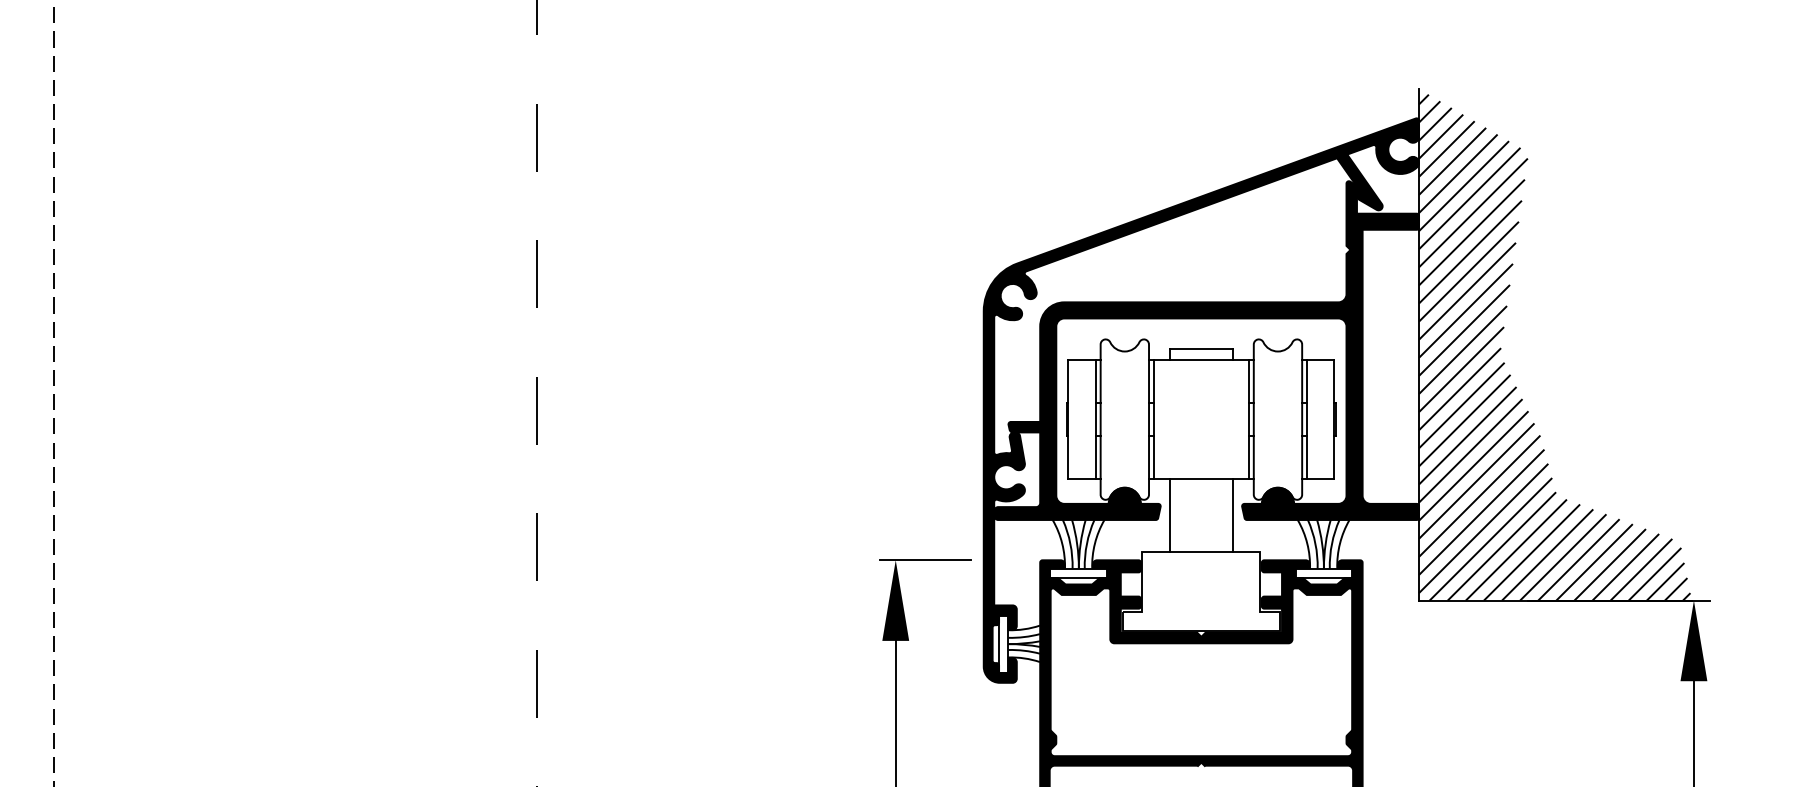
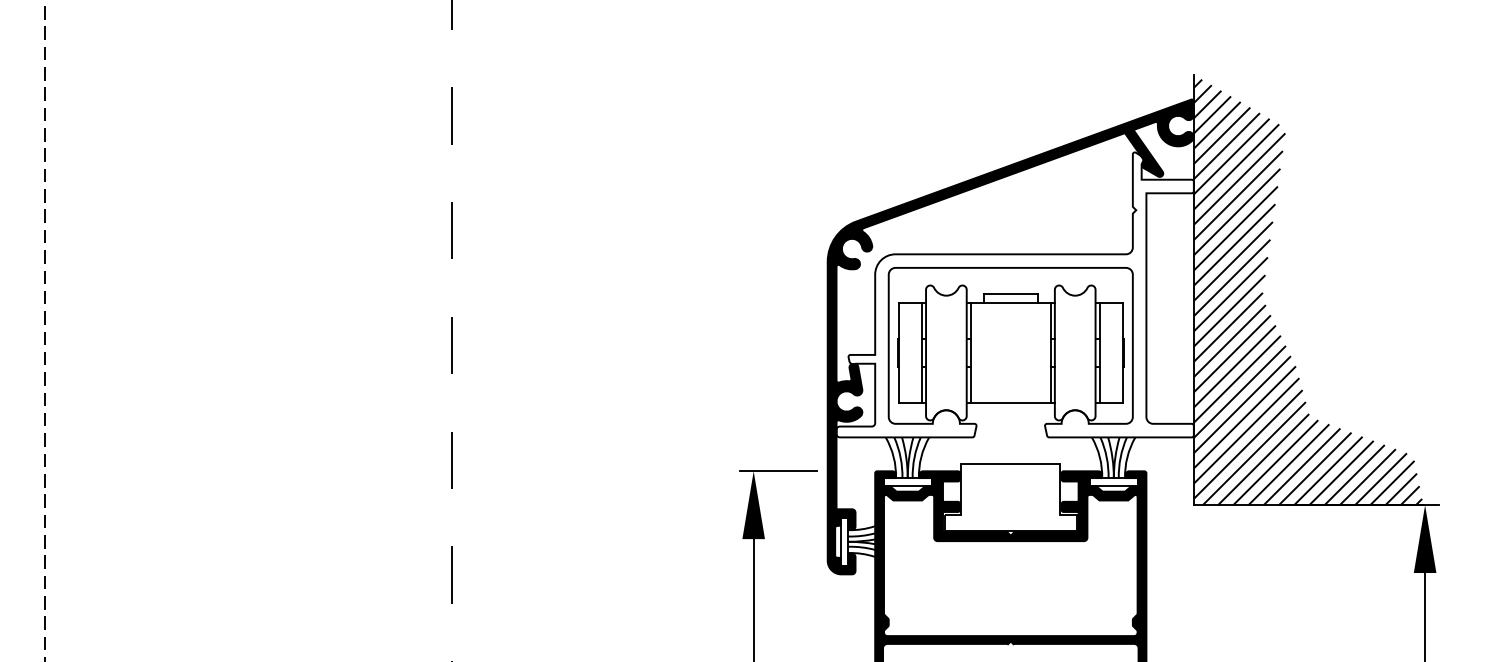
fill: (1205, 350) -> (1014, 294), removed
line: (1170, 515) -> (984, 433), removed
line: (1233, 515) -> (1037, 433), removed

